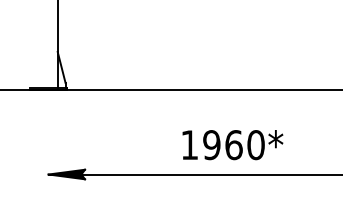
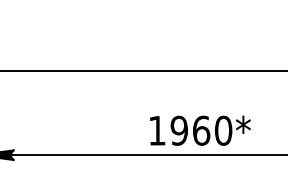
text: (232, 145) -> (200, 131), moved

